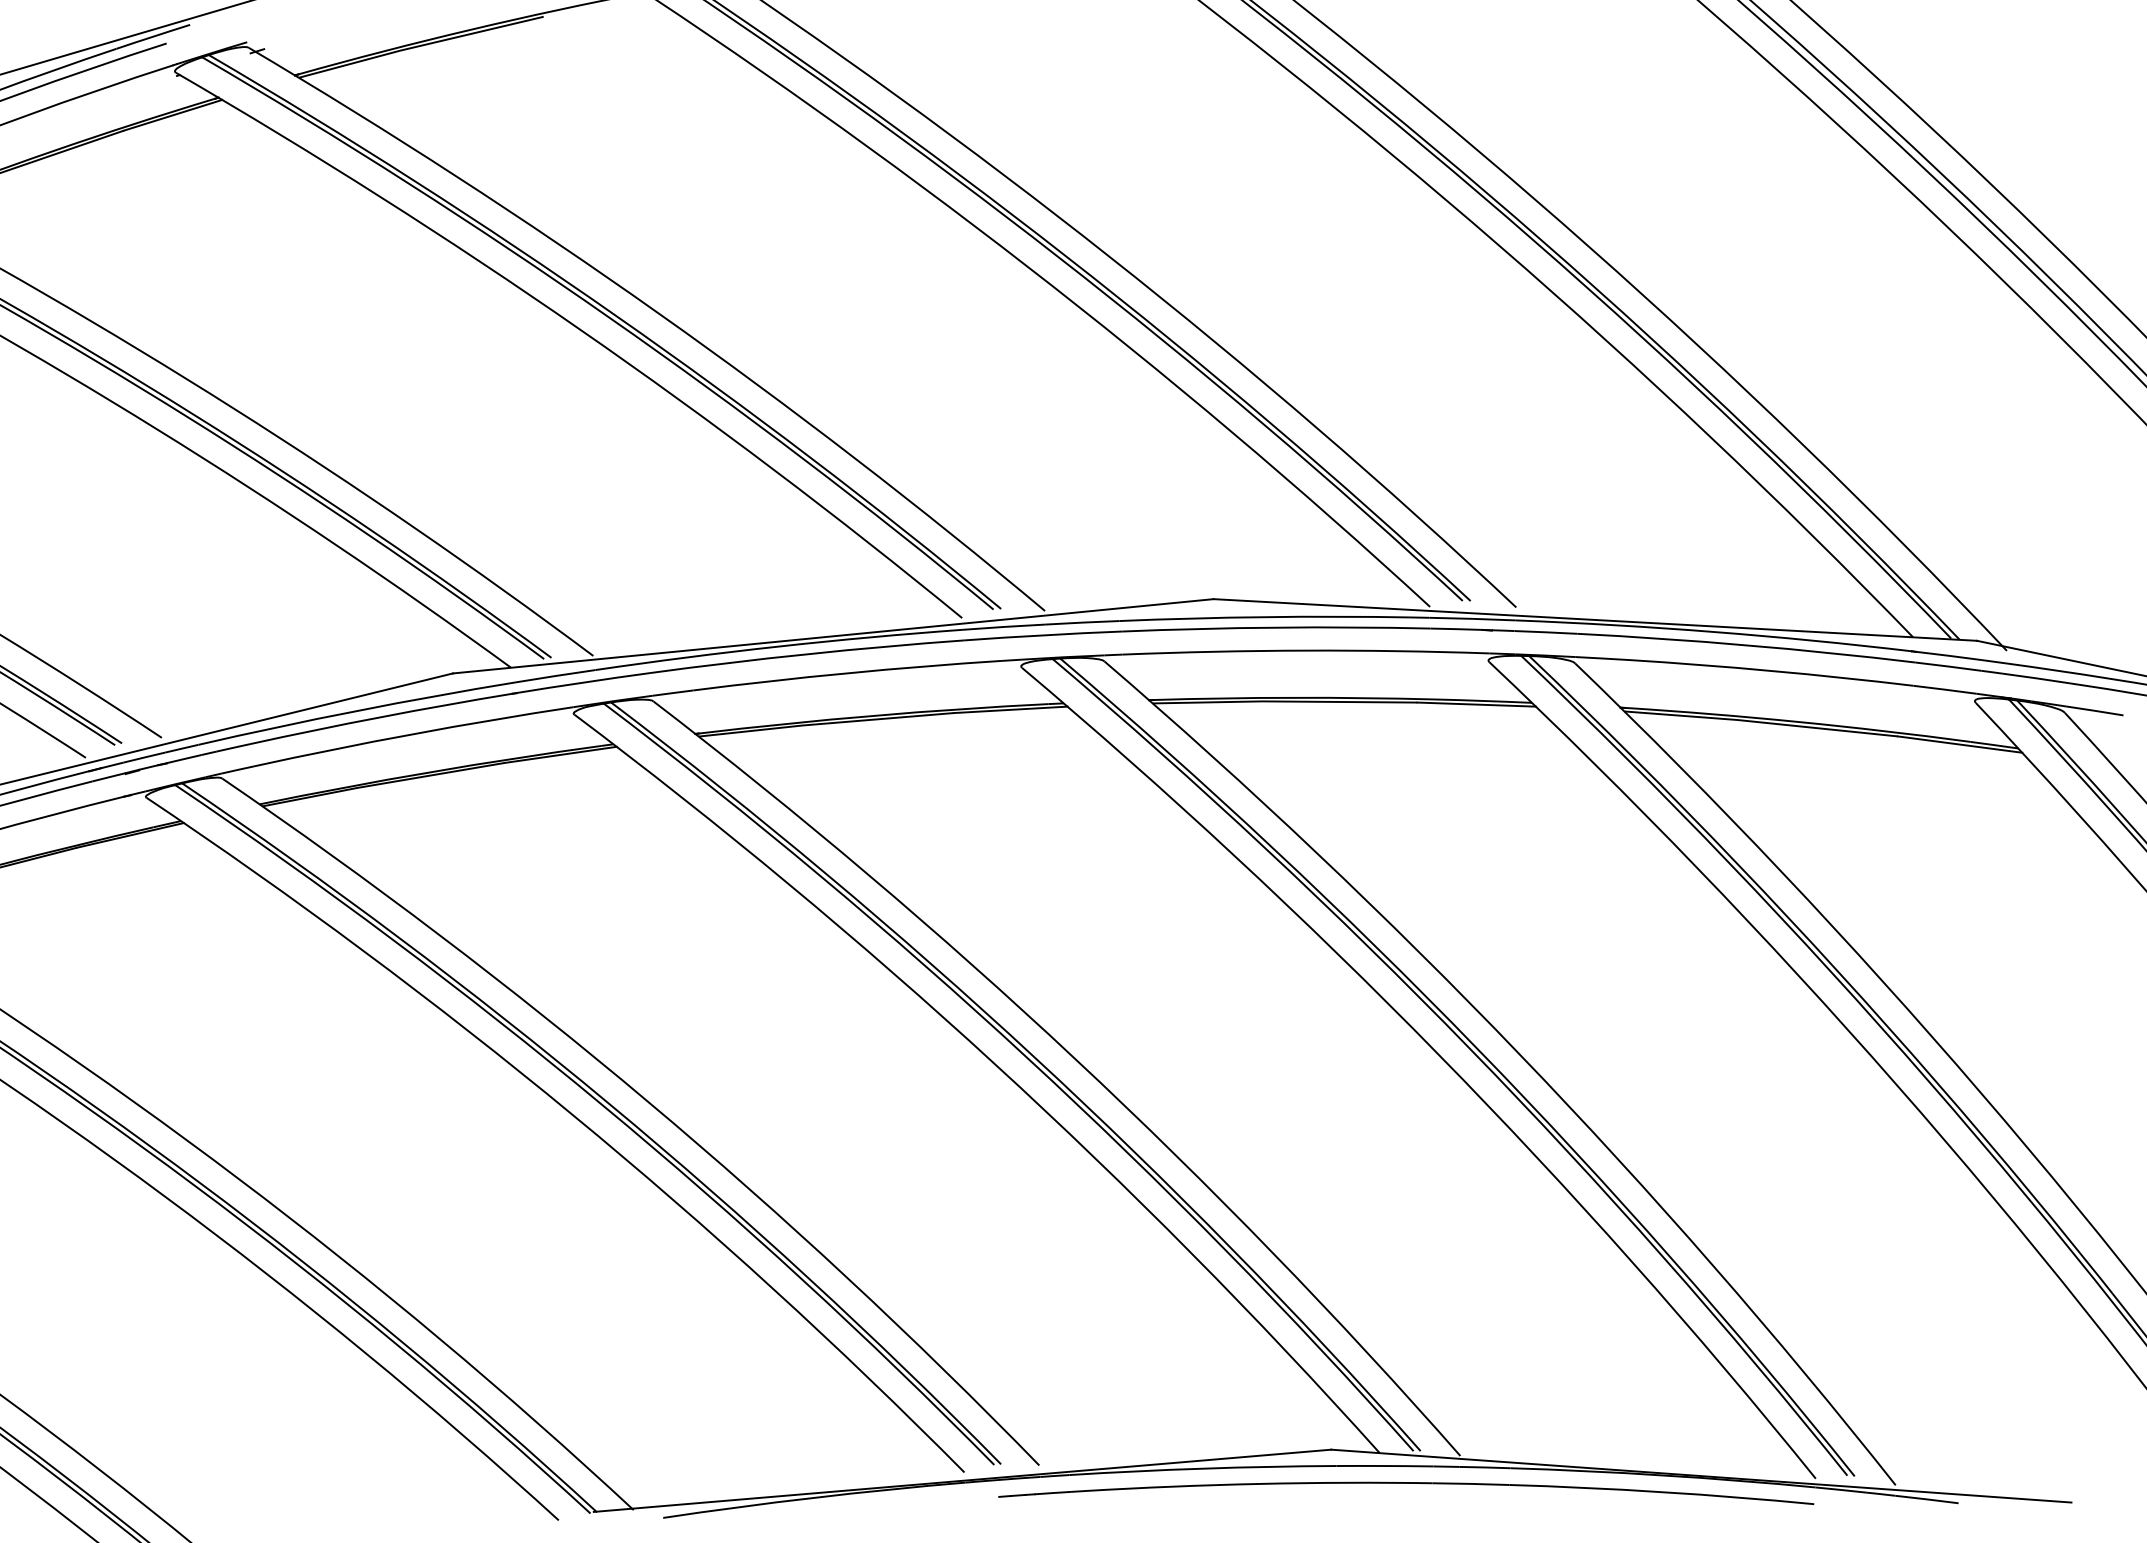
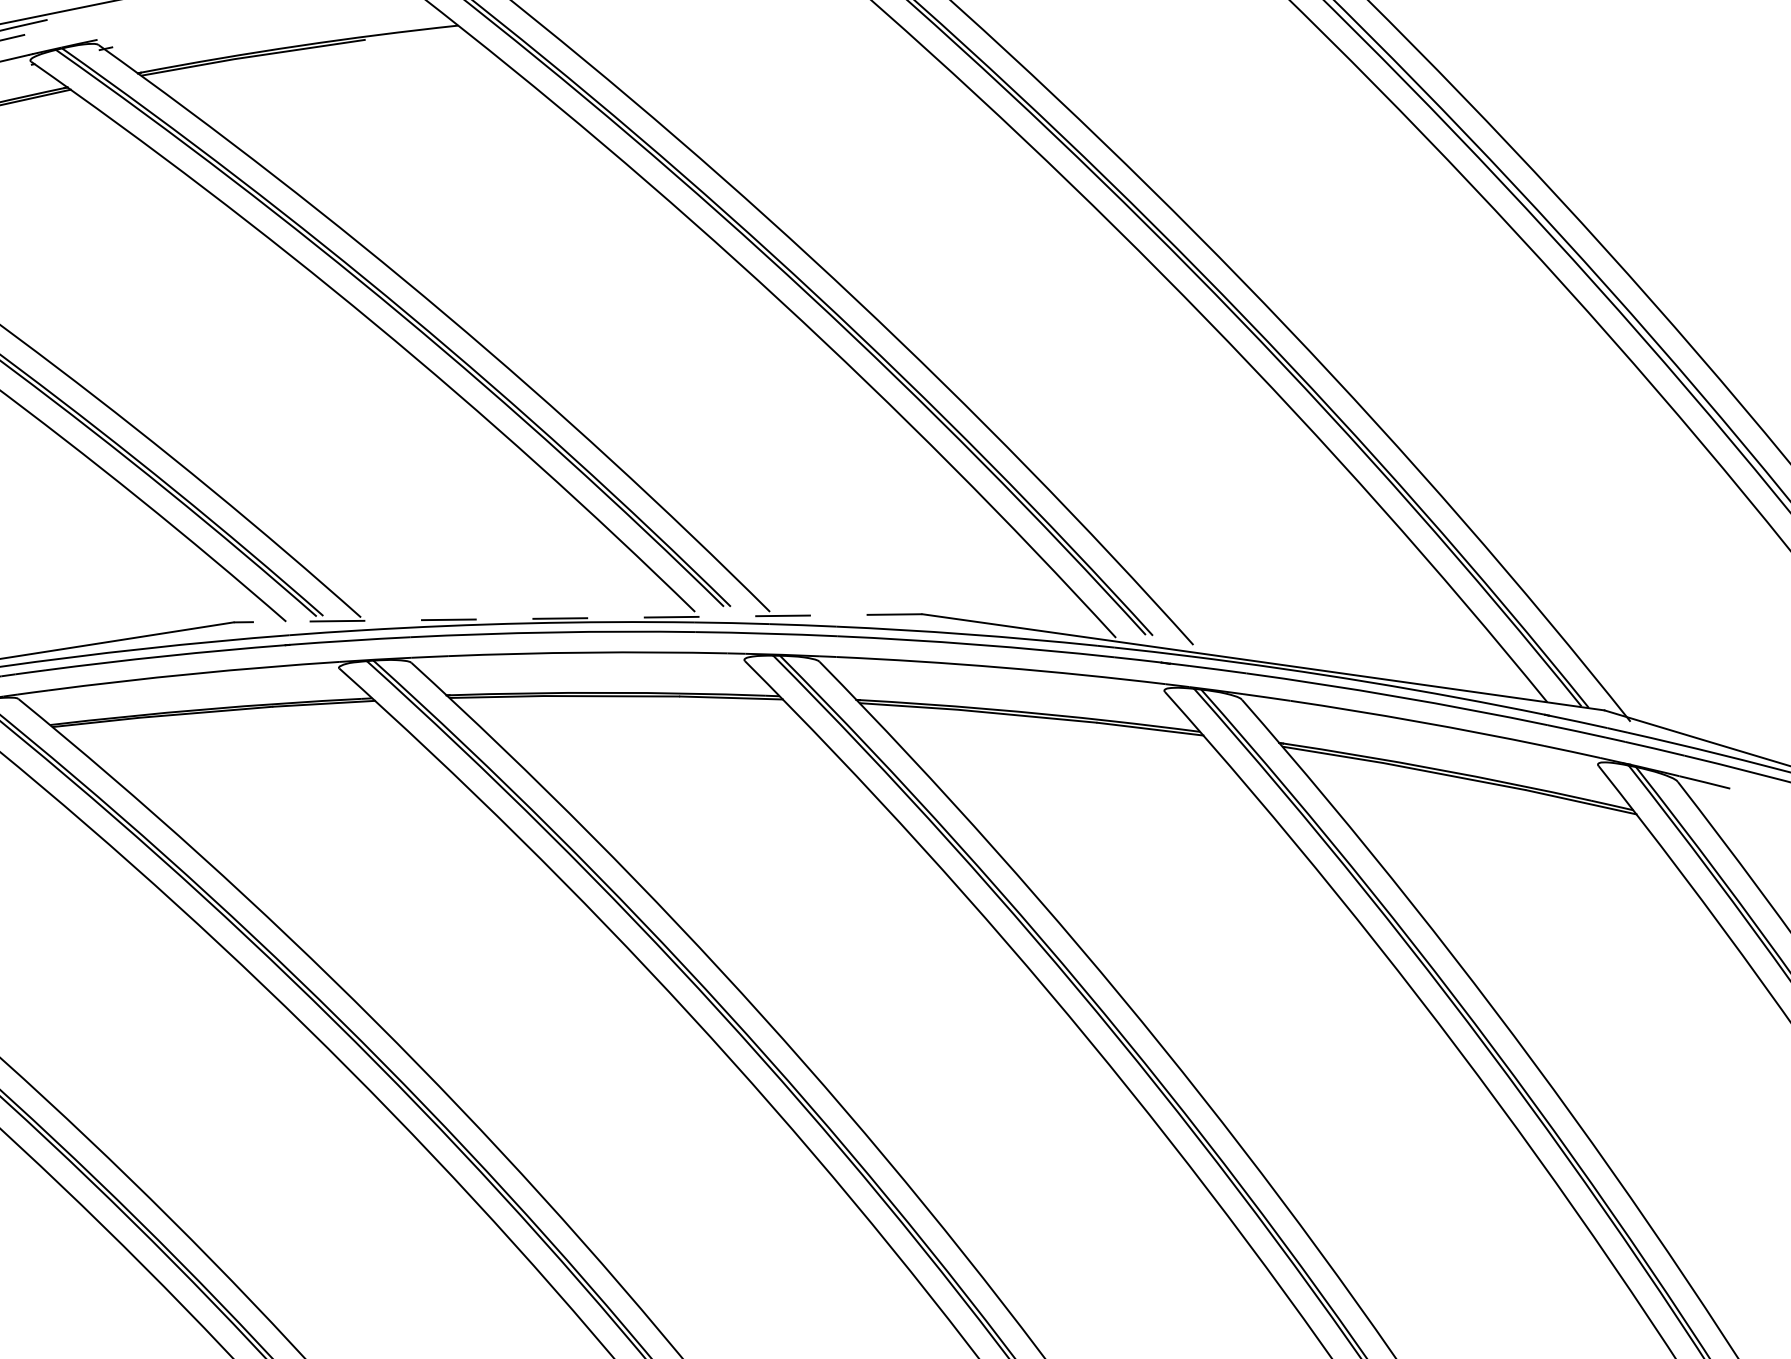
line: (832, 636) -> (577, 618), solid -> dashed

